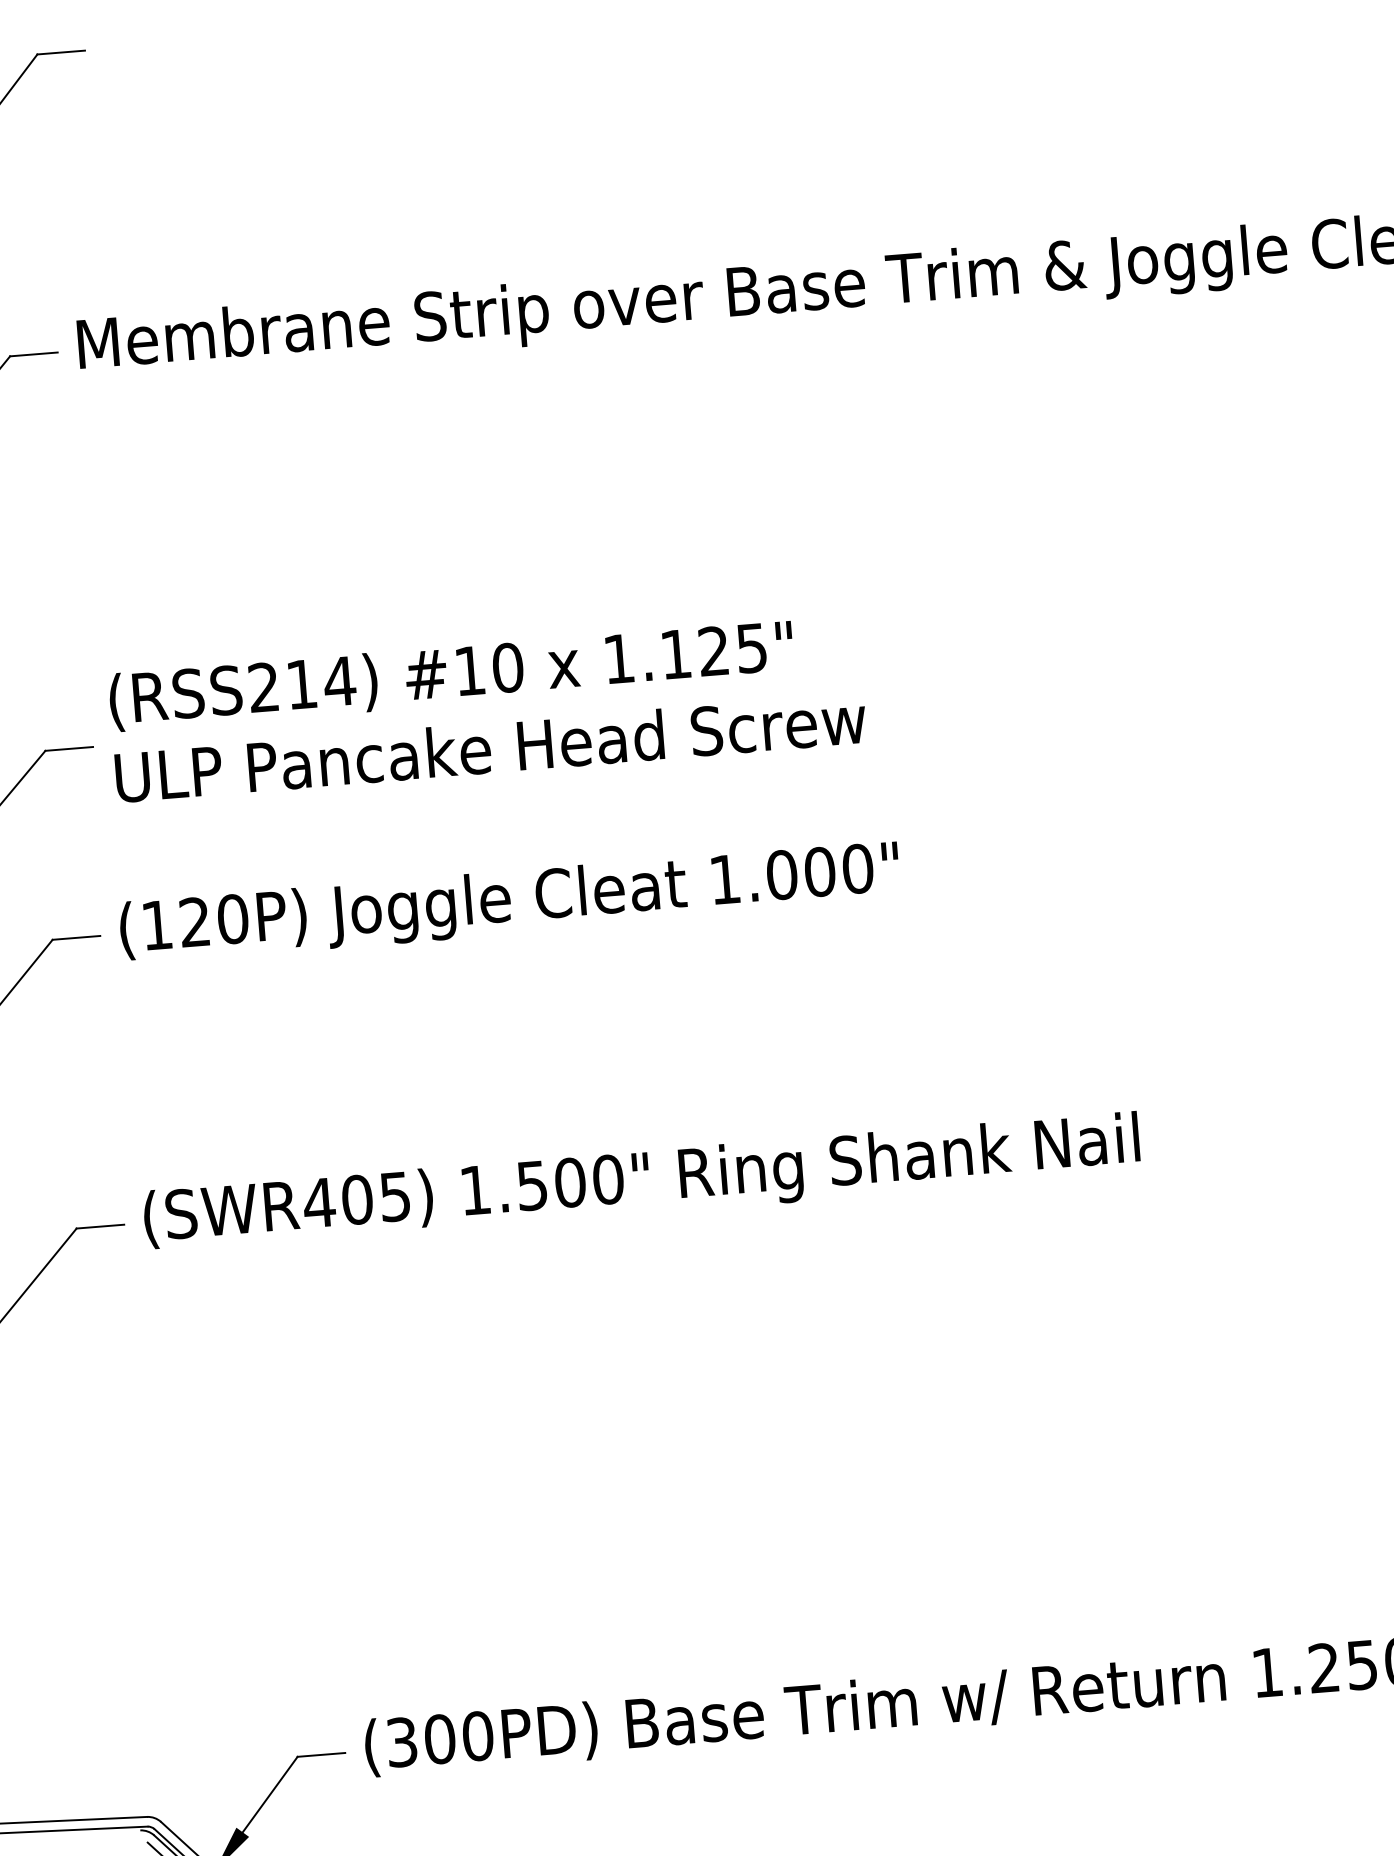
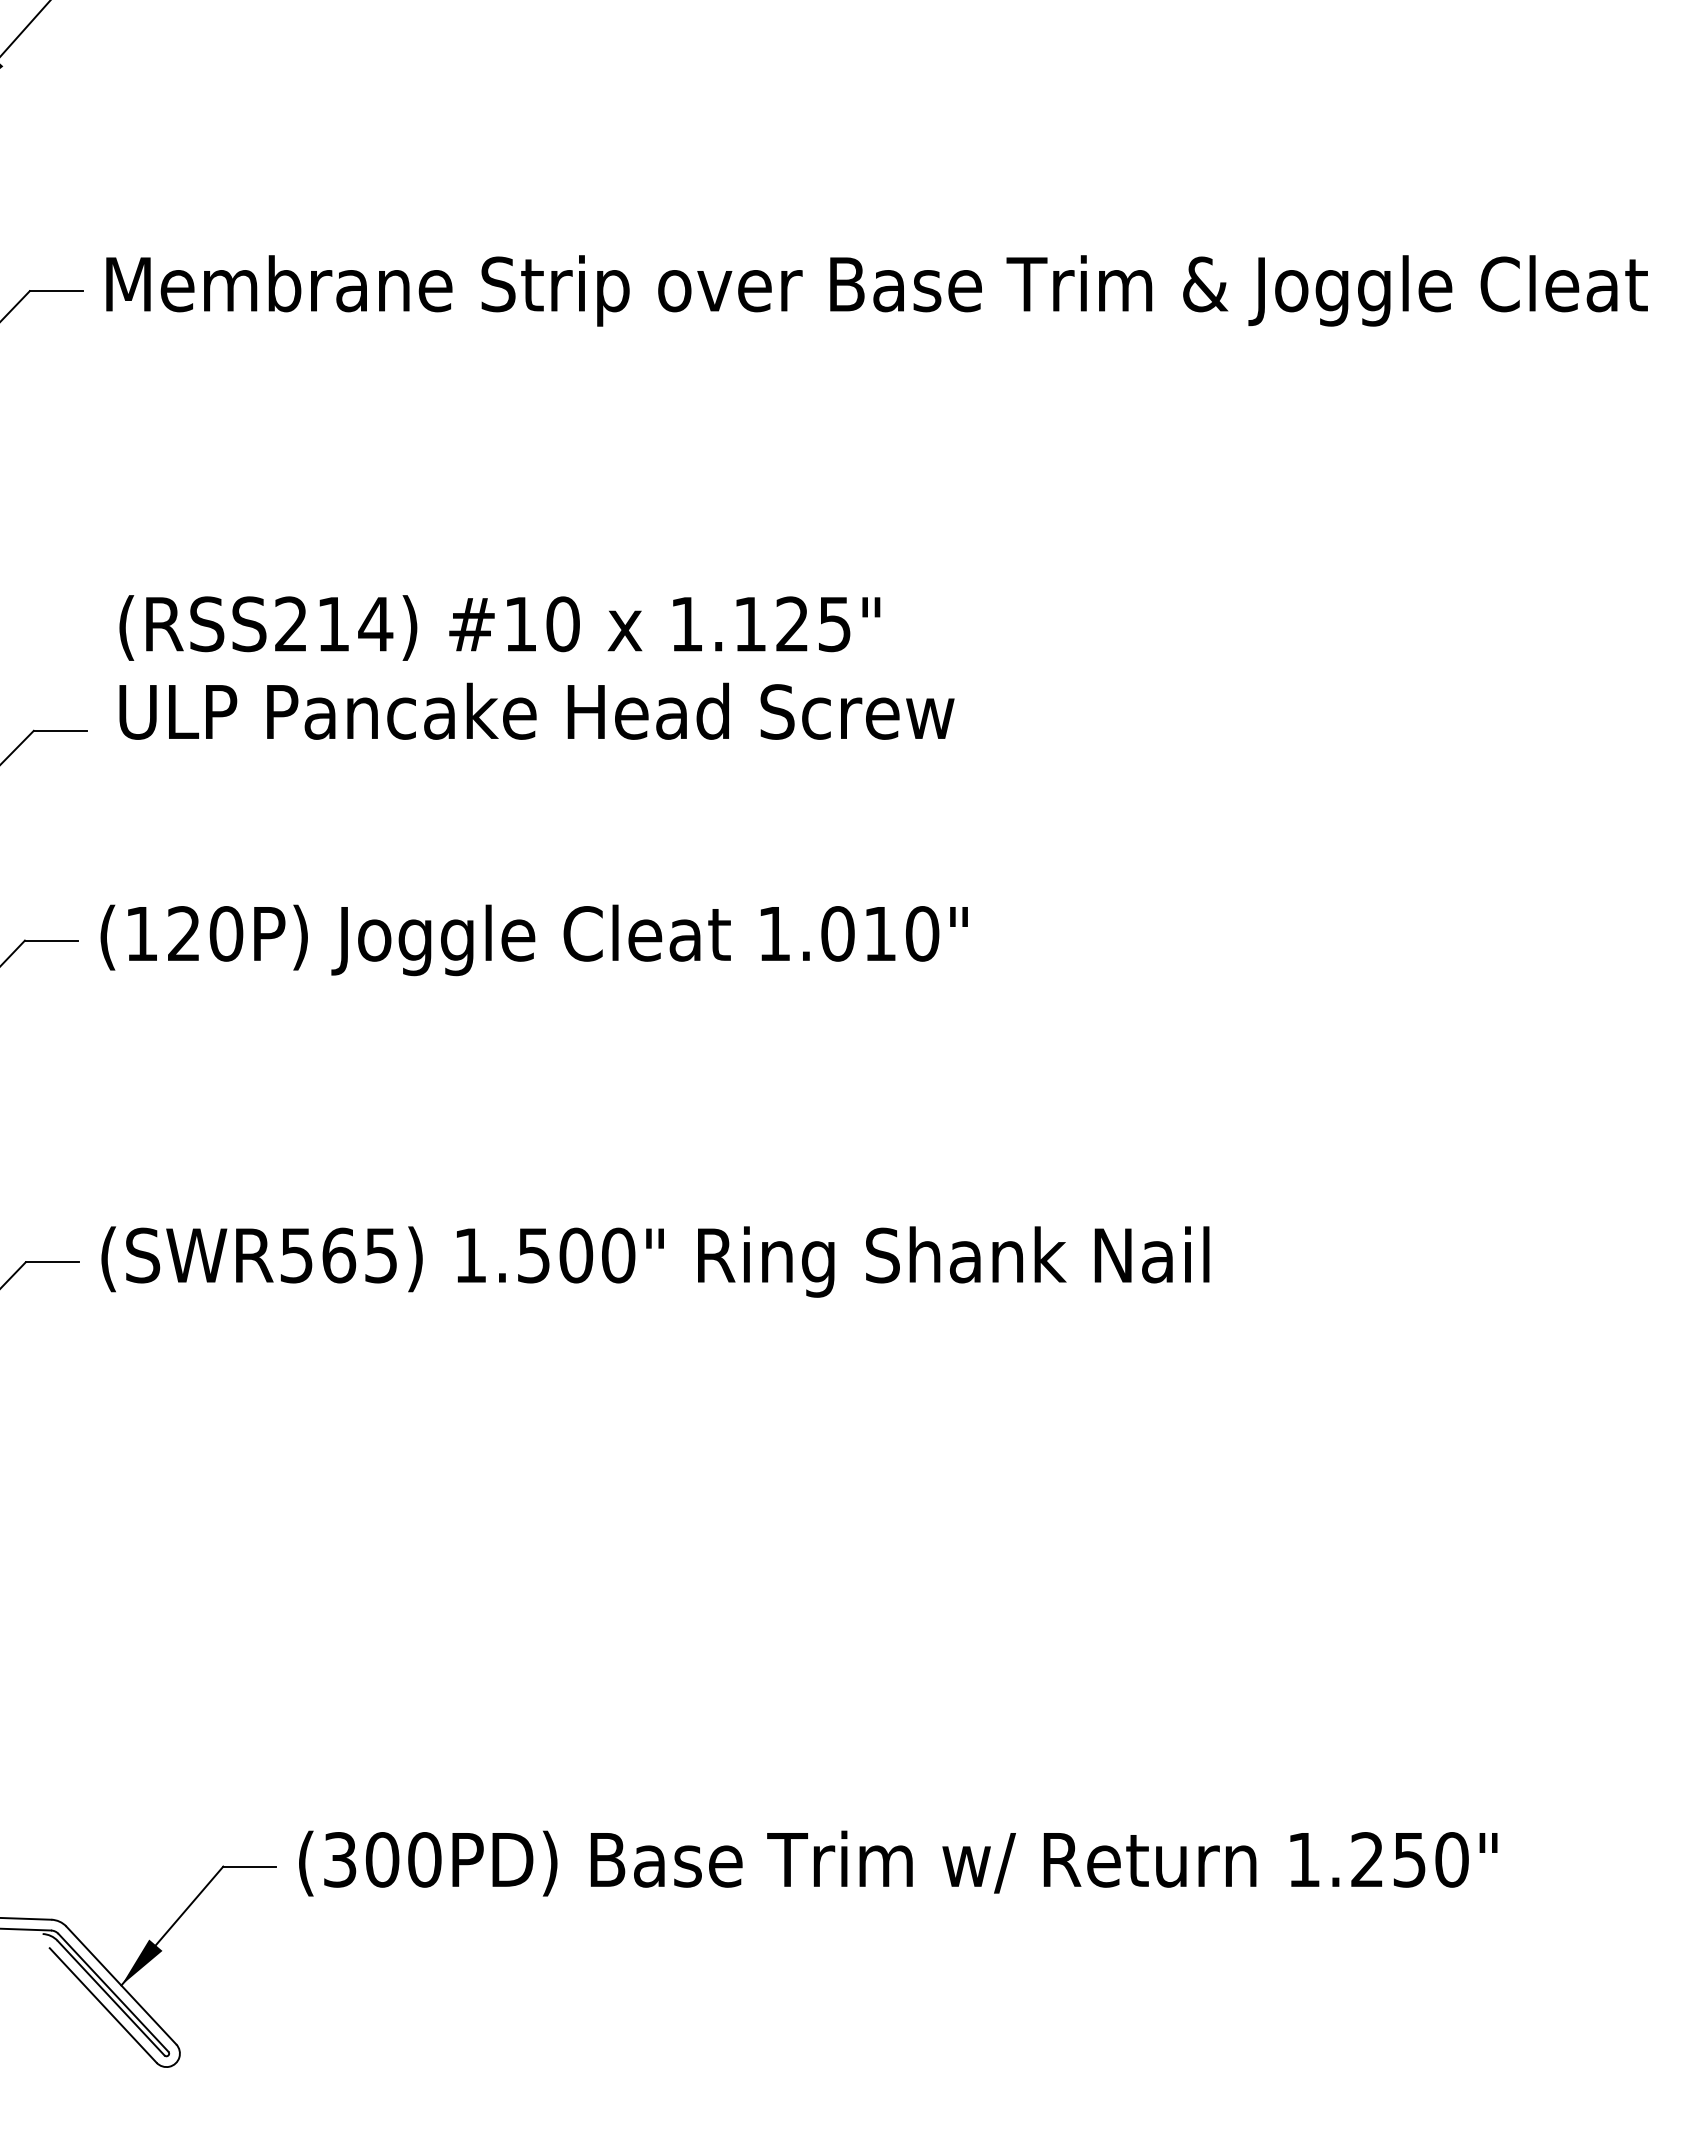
text: (487, 708) -> (536, 667), moved
text: (819, 871) -> (879, 933), 1.000" -> 1.010"
text: (338, 1201) -> (317, 1255), (SWR405) -> (SWR565)

